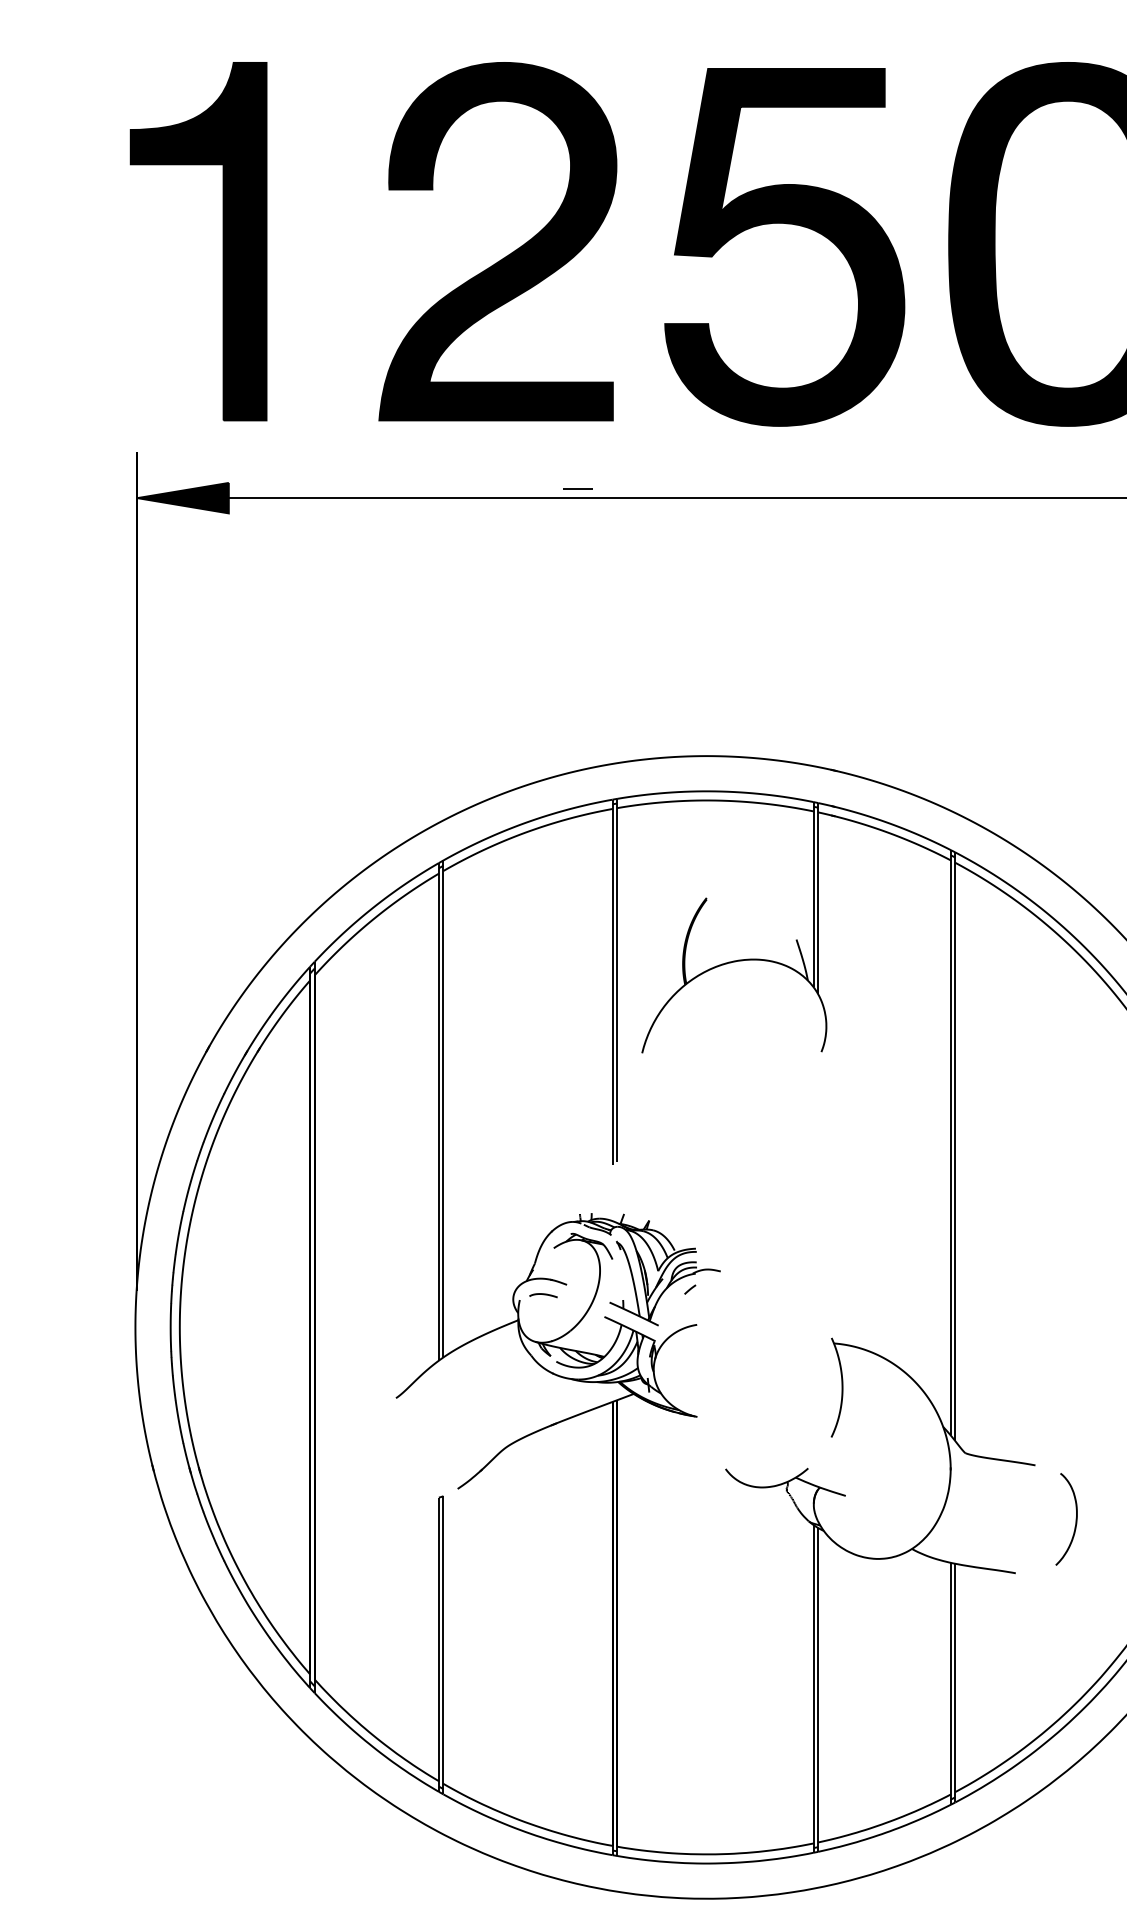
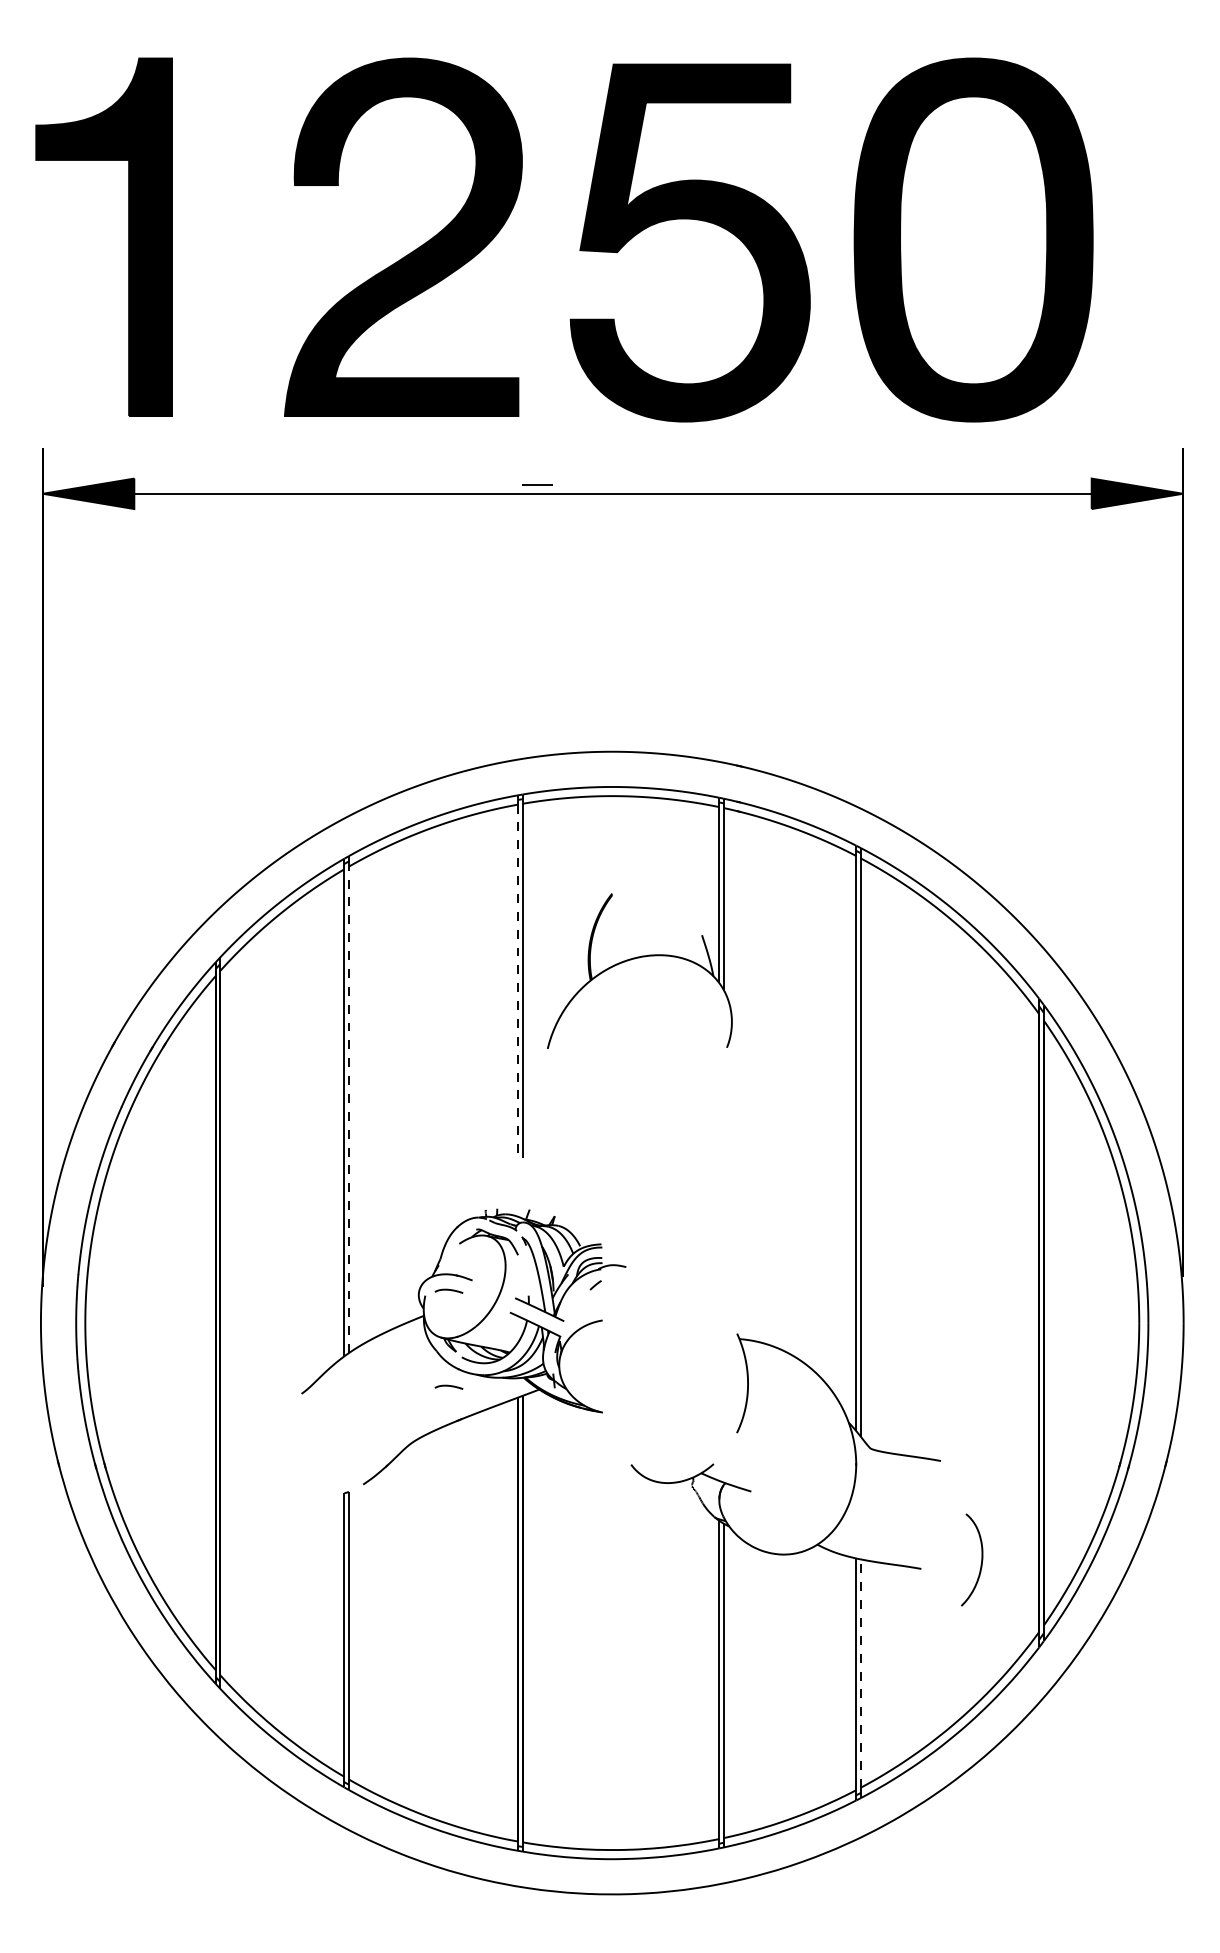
line: (577, 488) -> (537, 484), moved
line: (612, 987) -> (518, 983), solid -> dashed
line: (442, 1113) -> (348, 1109), solid -> dashed
curve: (542, 1390) -> (448, 1386), added
curve: (1075, 1518) -> (981, 1559), moved
line: (954, 1677) -> (860, 1673), solid -> dashed

